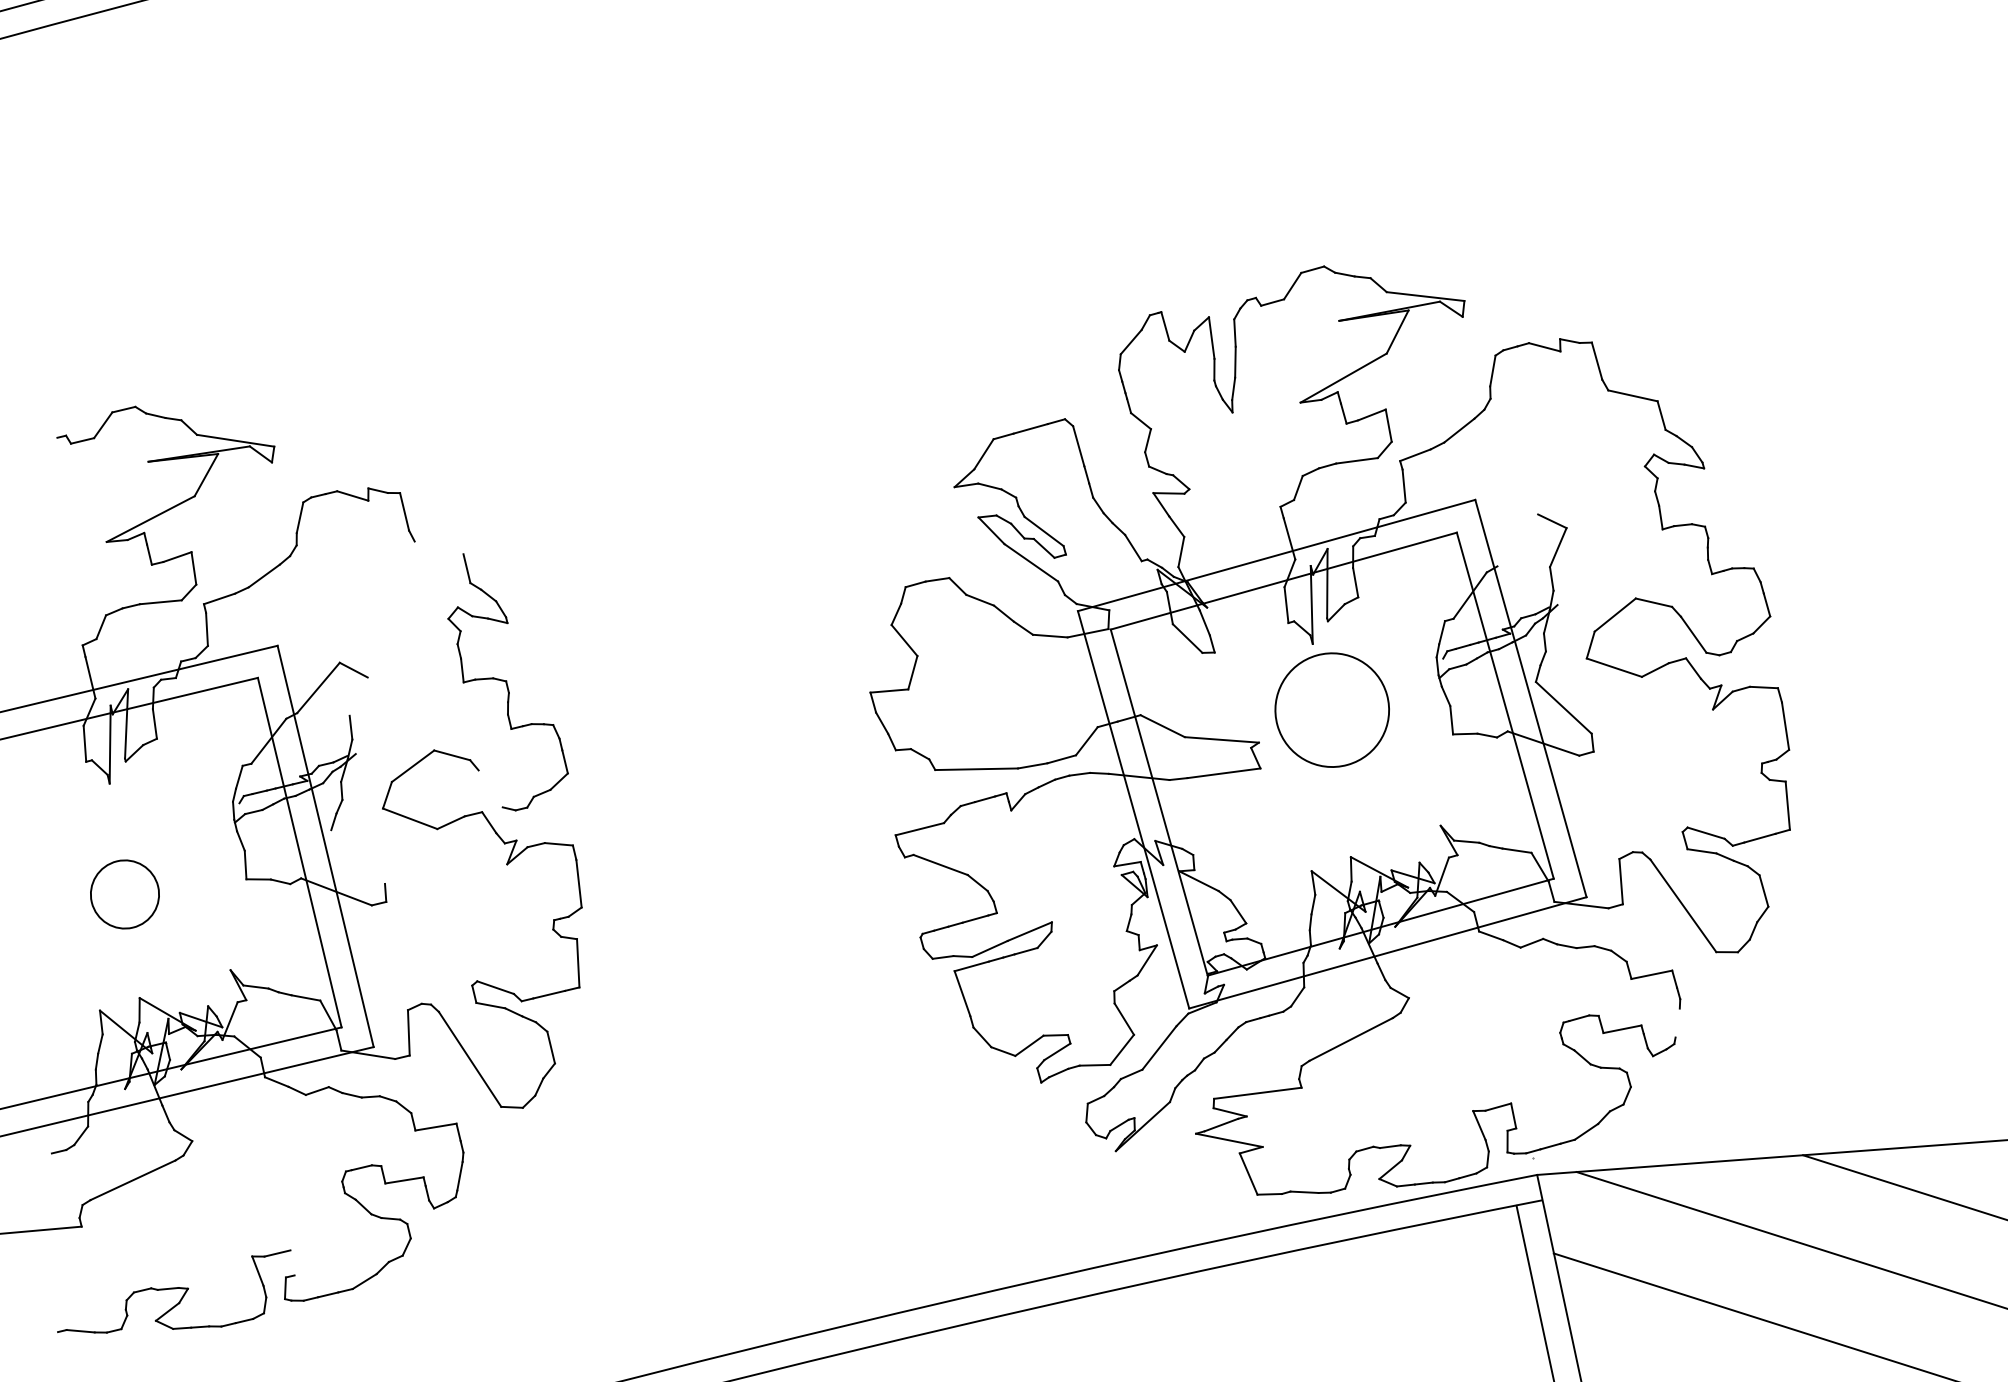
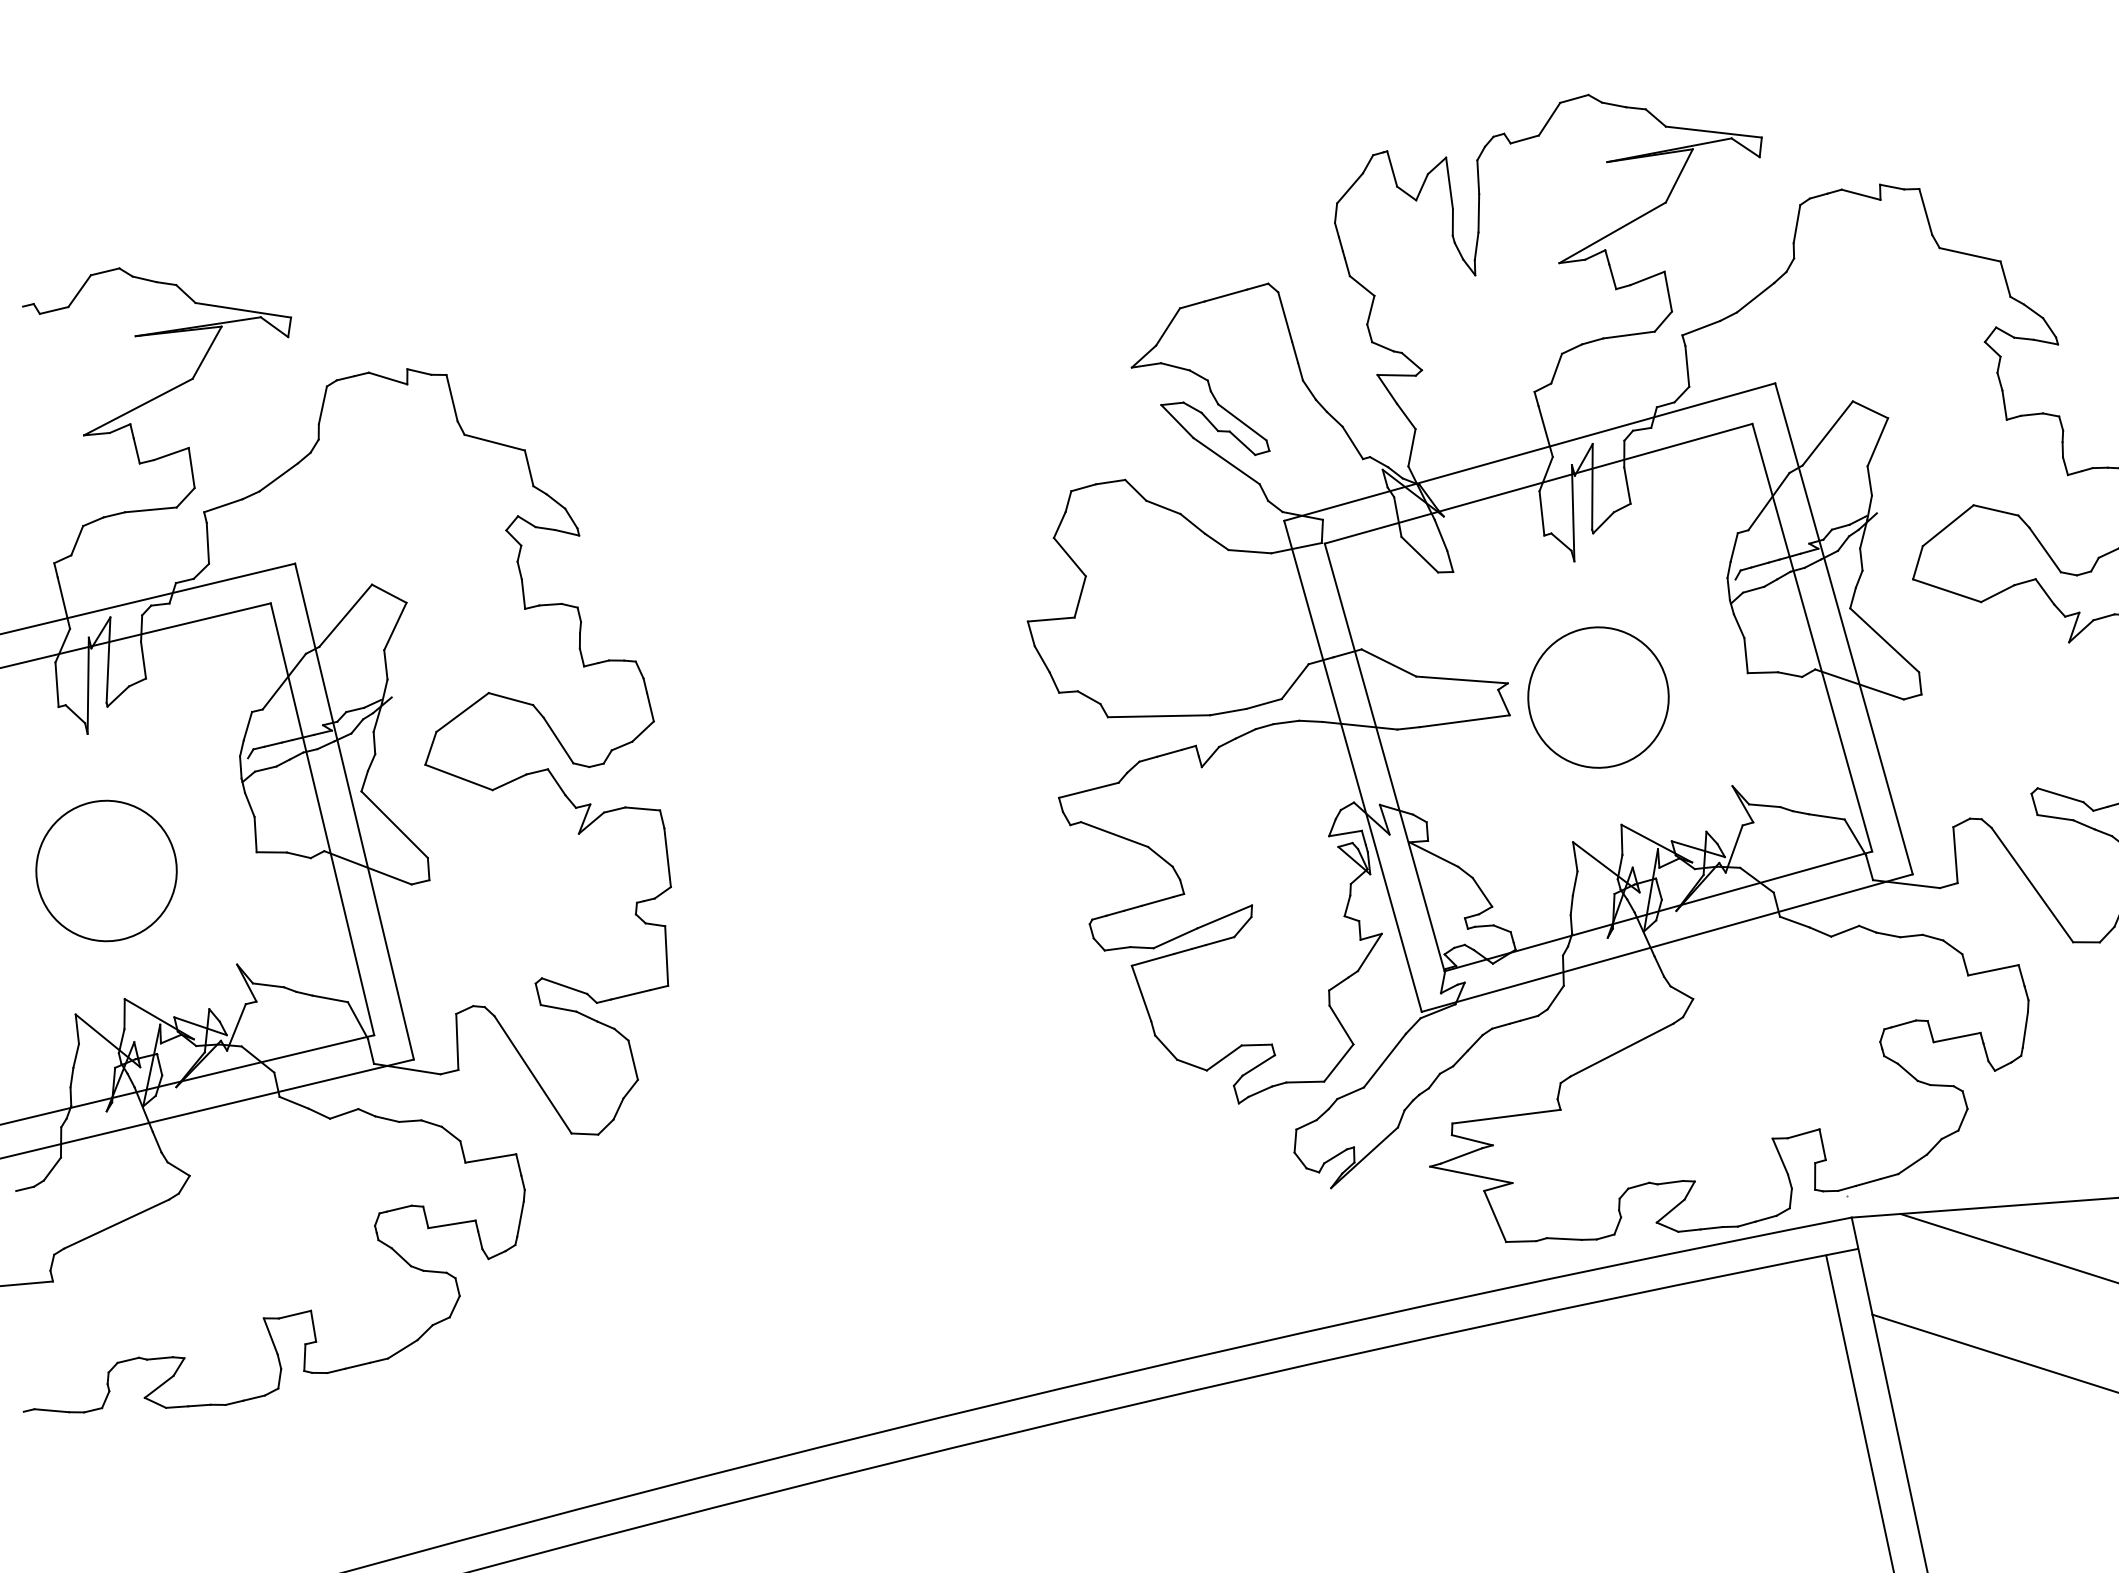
line: (1517, 540) -> (1827, 433), added
line: (438, 547) -> (493, 442), added
line: (358, 696) -> (395, 626), added
part: (1331, 709) -> (1597, 696), moved
line: (490, 788) -> (558, 740), added
line: (358, 856) -> (395, 824), added
part: (124, 894) -> (105, 871), size x1.67
line: (1677, 1022) -> (2025, 1029), added
line: (292, 1262) -> (313, 1325), added

